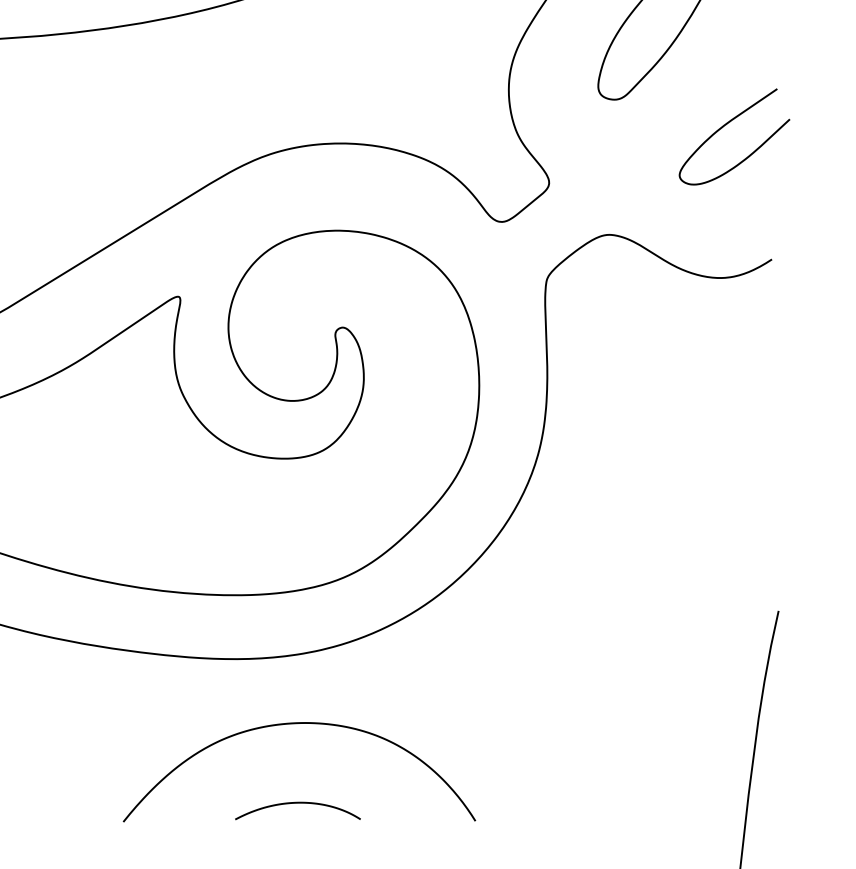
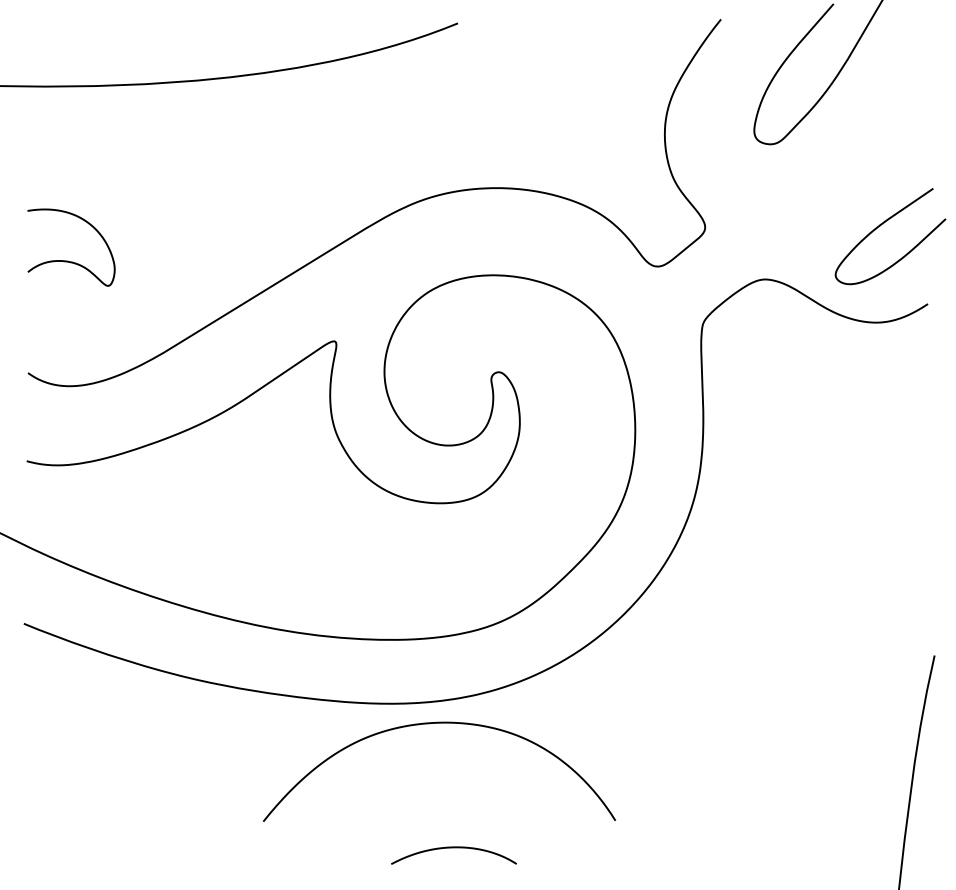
curve: (724, 126) -> (880, 226), moved
curve: (299, 723) -> (439, 723), moved

